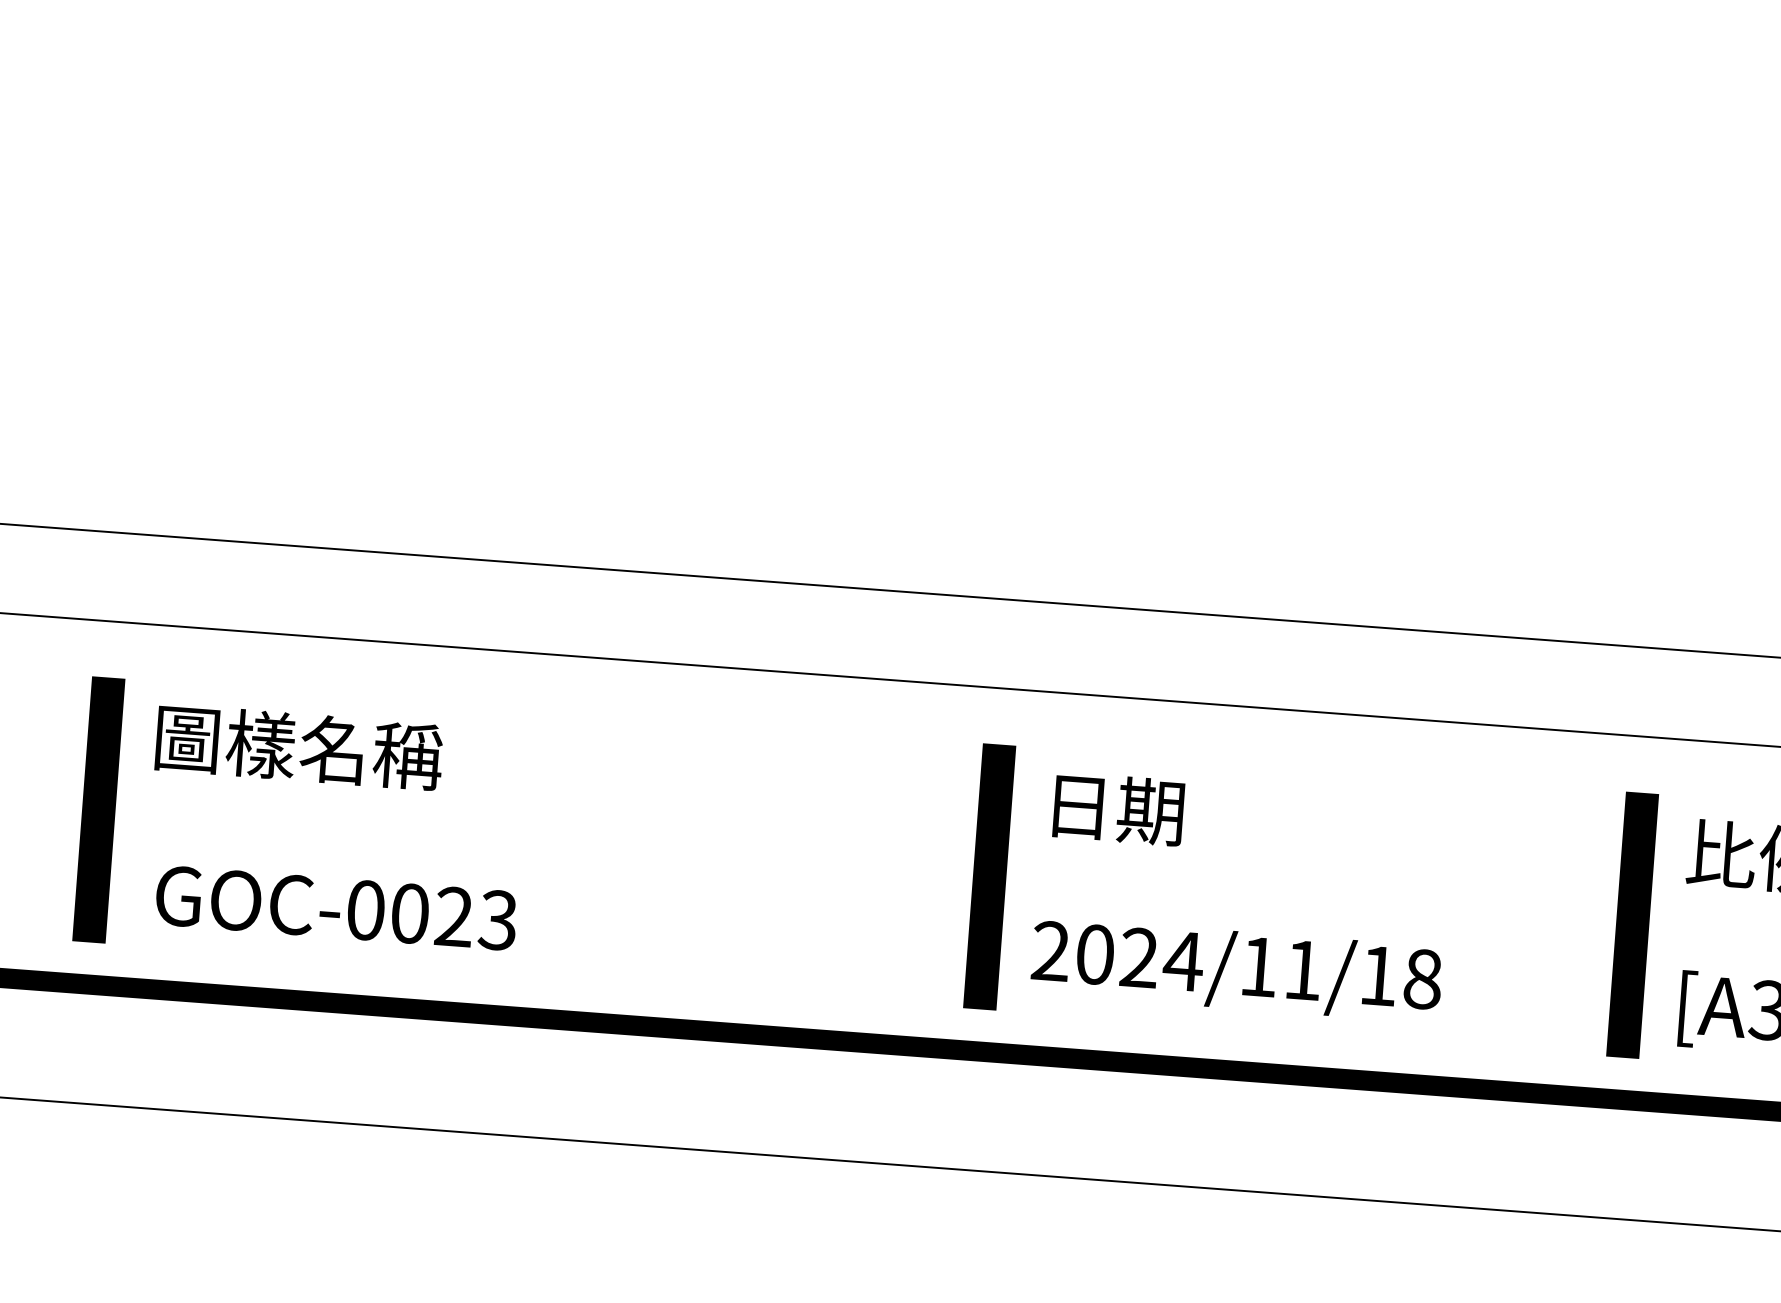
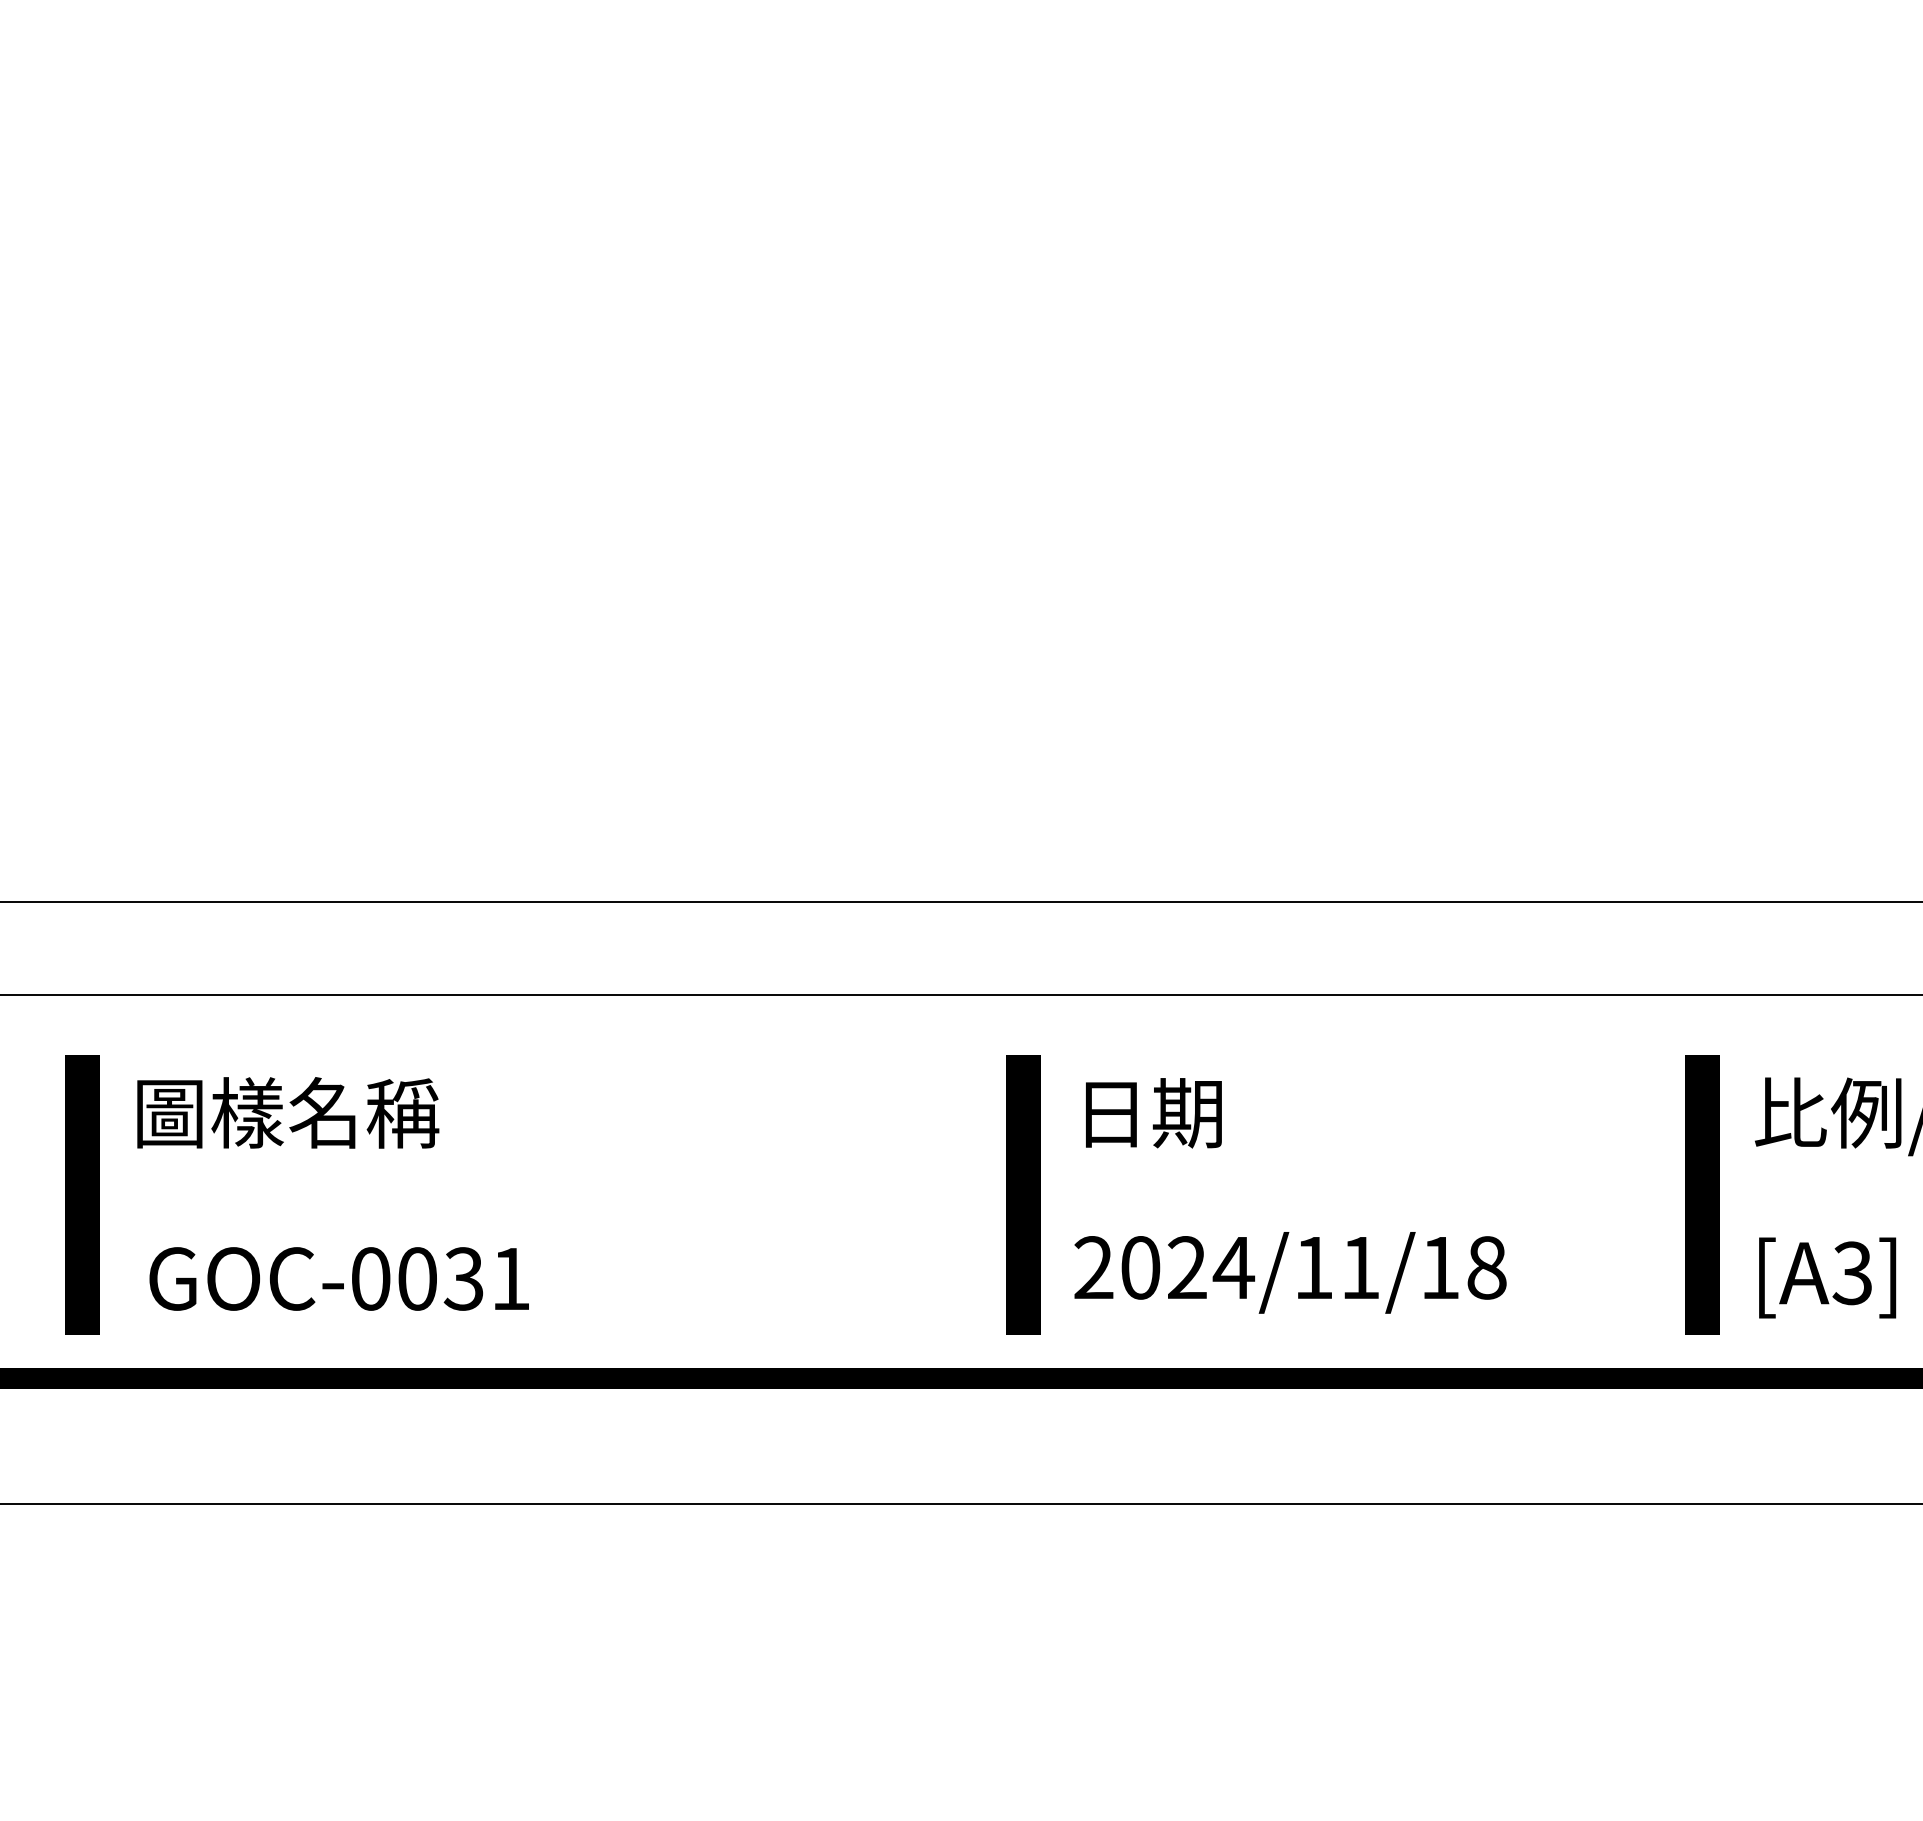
text: (475, 918) -> (486, 1278), GOC-0023 -> GOC-0031

